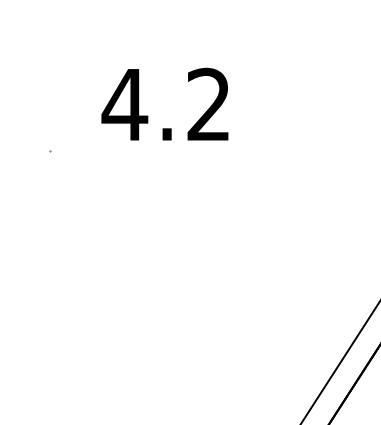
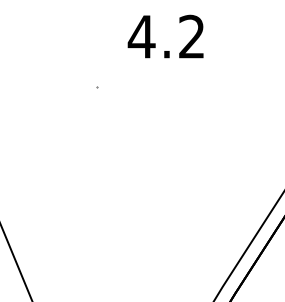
text: (164, 104) -> (165, 36), moved

